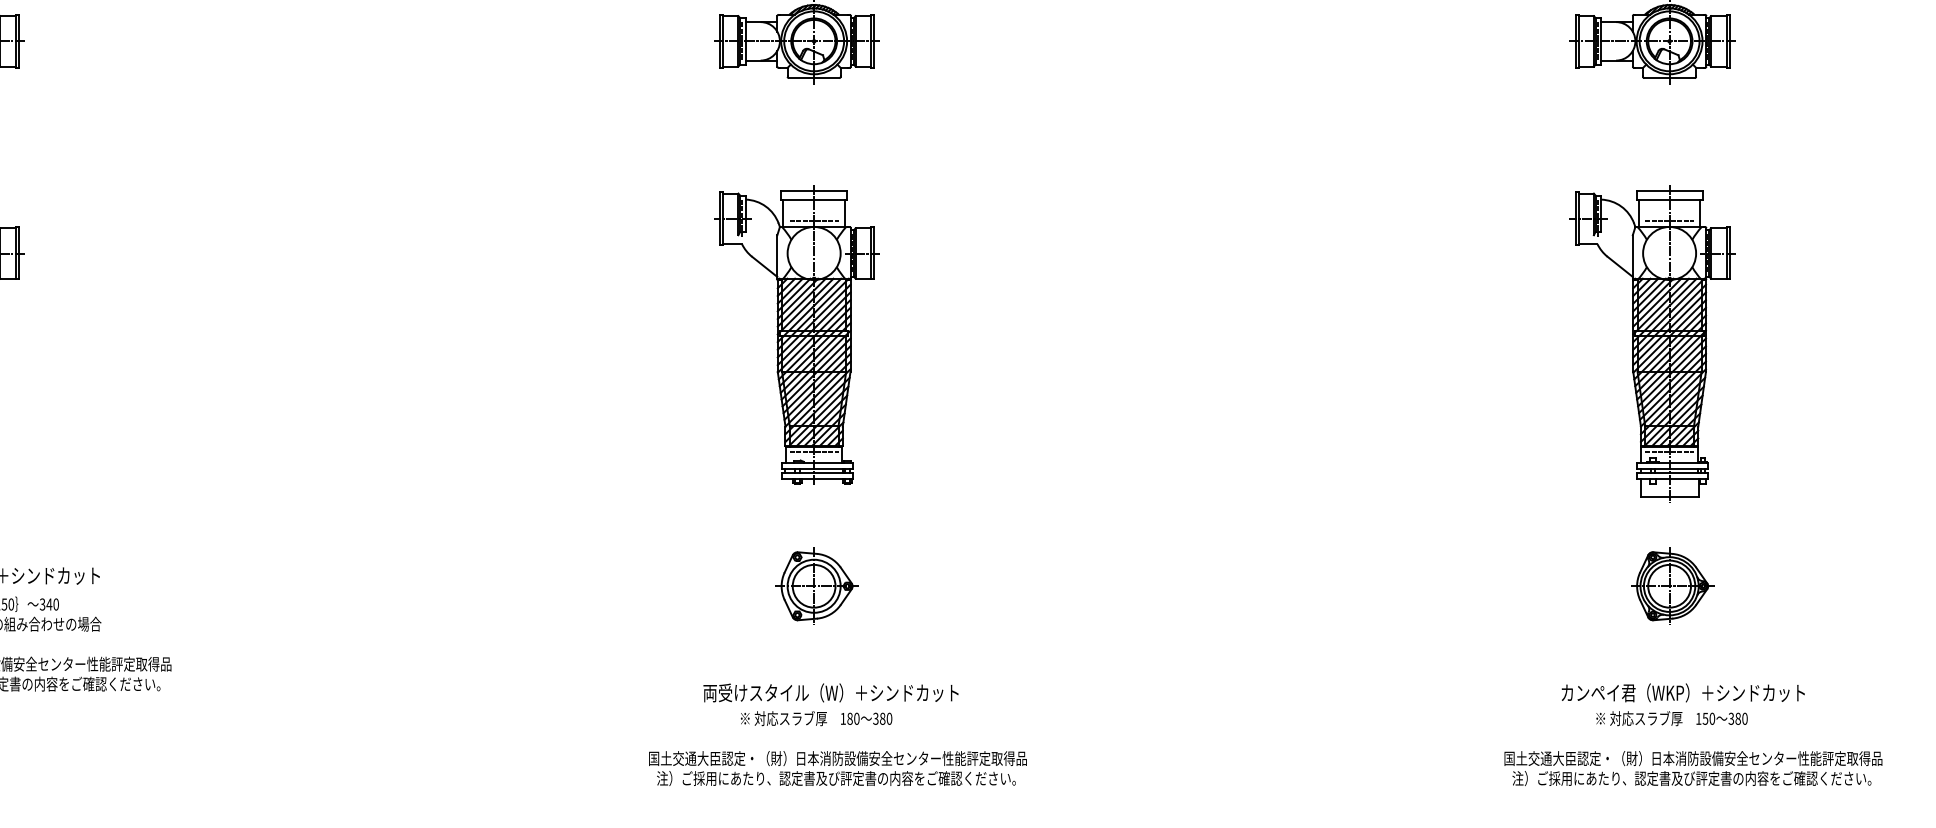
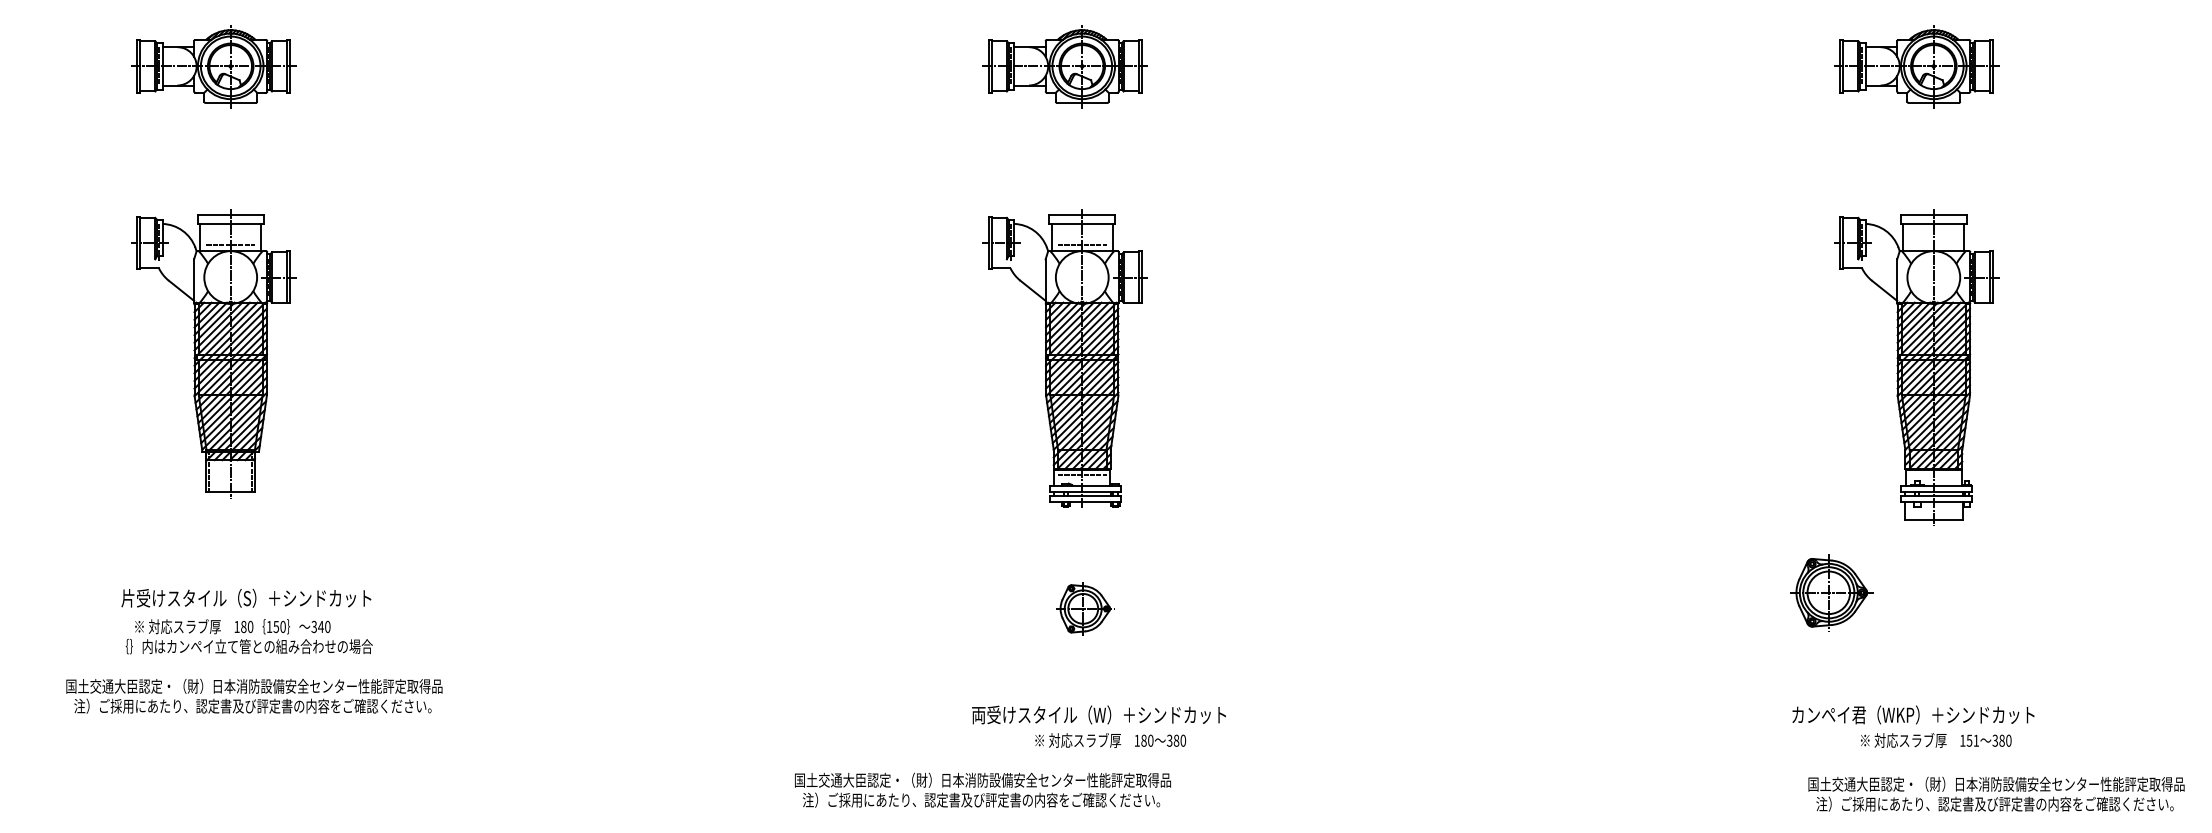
line: (1669, 221) -> (1933, 245), removed
line: (1669, 452) -> (1933, 475), removed
part: (817, 585) -> (1085, 608), size x0.7
part: (1672, 585) -> (1831, 592), moved
text: (1683, 692) -> (1913, 714), moved
text: (816, 718) -> (1110, 740), moved
text: (1712, 718) -> (1976, 740), 150 -> 151
text: (837, 767) -> (982, 789), moved
text: (1693, 767) -> (1996, 793), moved

